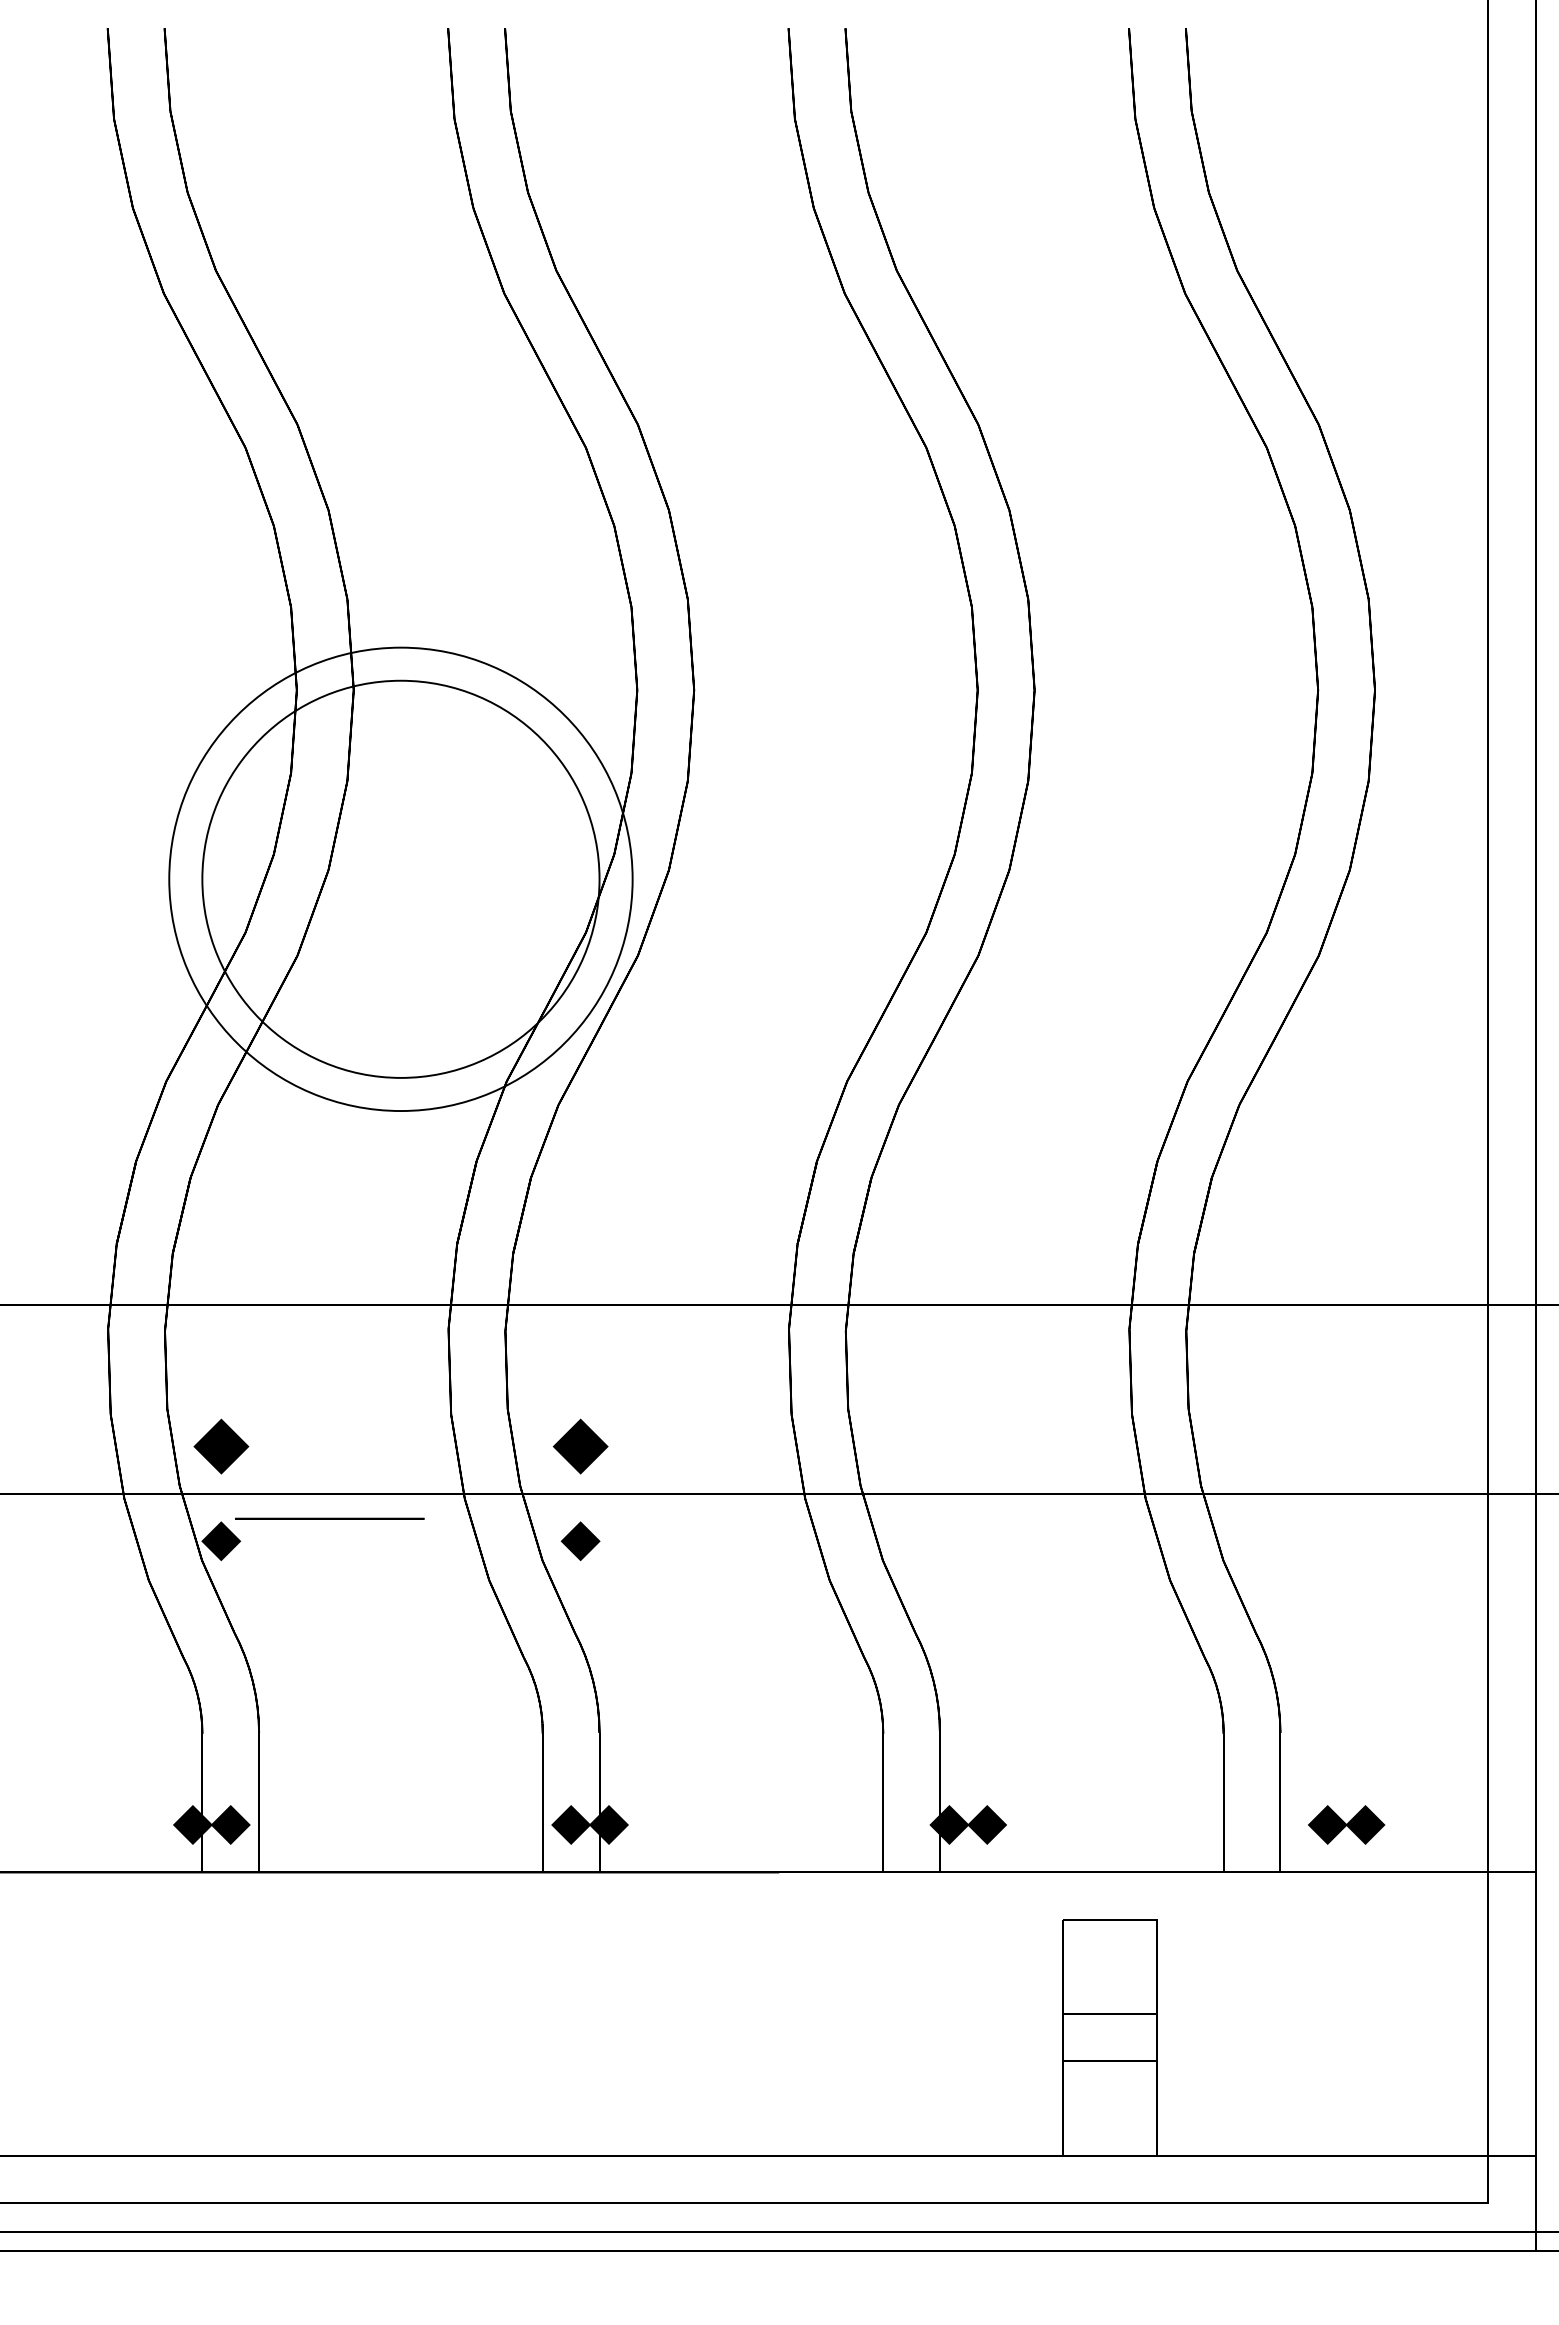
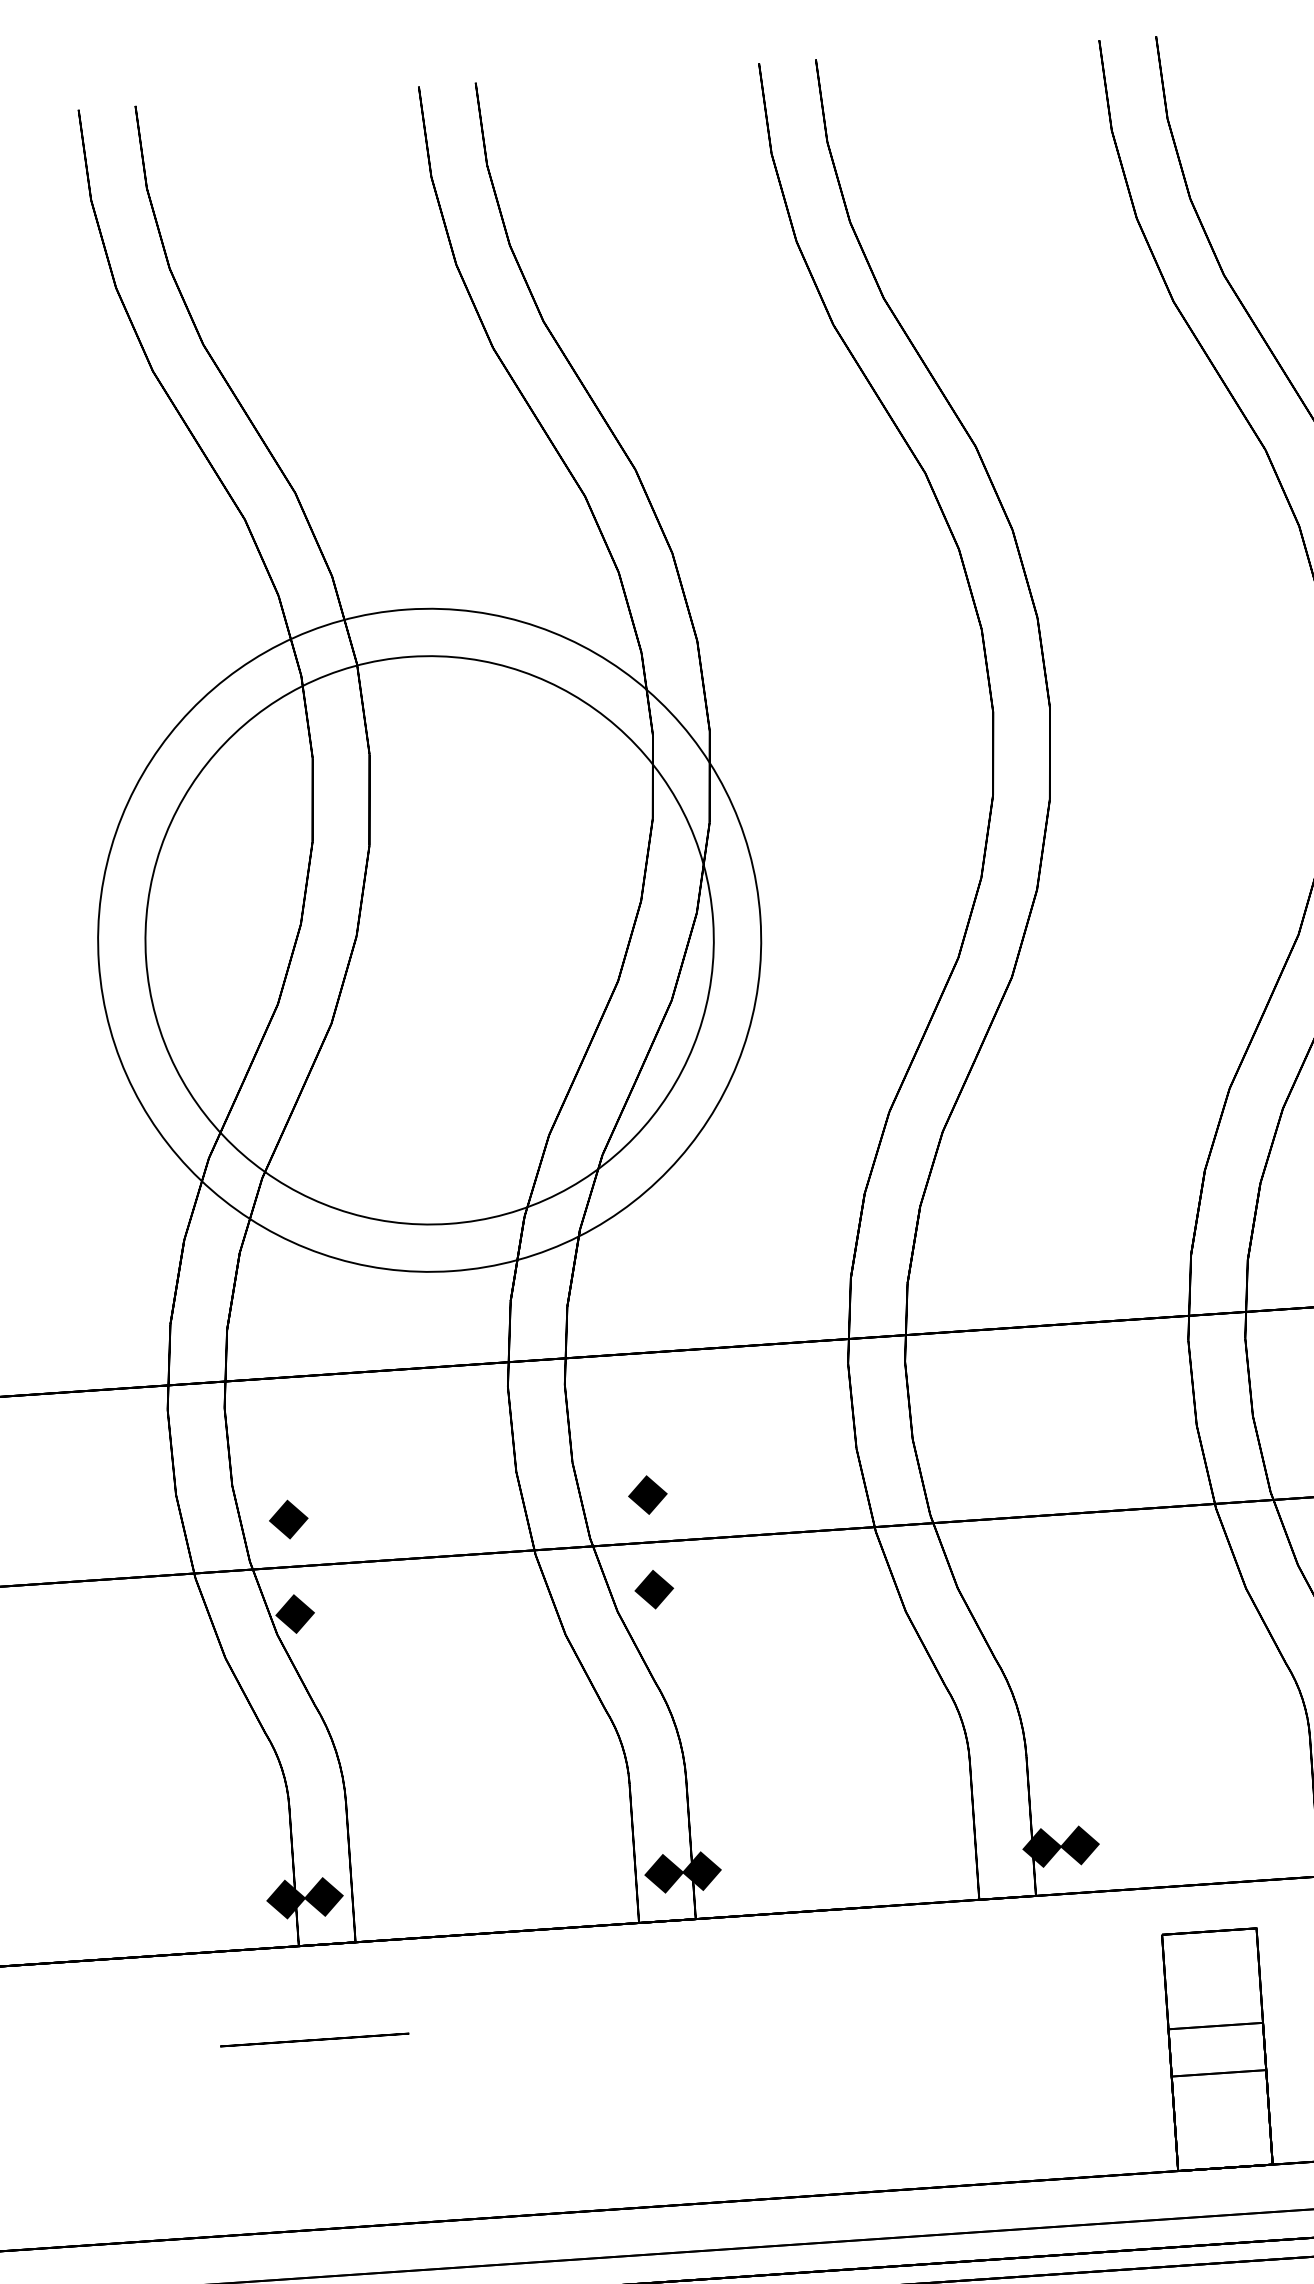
circle: (400, 879) -> (429, 940), size x1.43
circle: (400, 879) -> (429, 940), size x1.43
part: (220, 1446) -> (287, 1519), size x0.71
part: (580, 1446) -> (647, 1494), size x0.71
circle: (329, 1518) -> (314, 2039), moved

